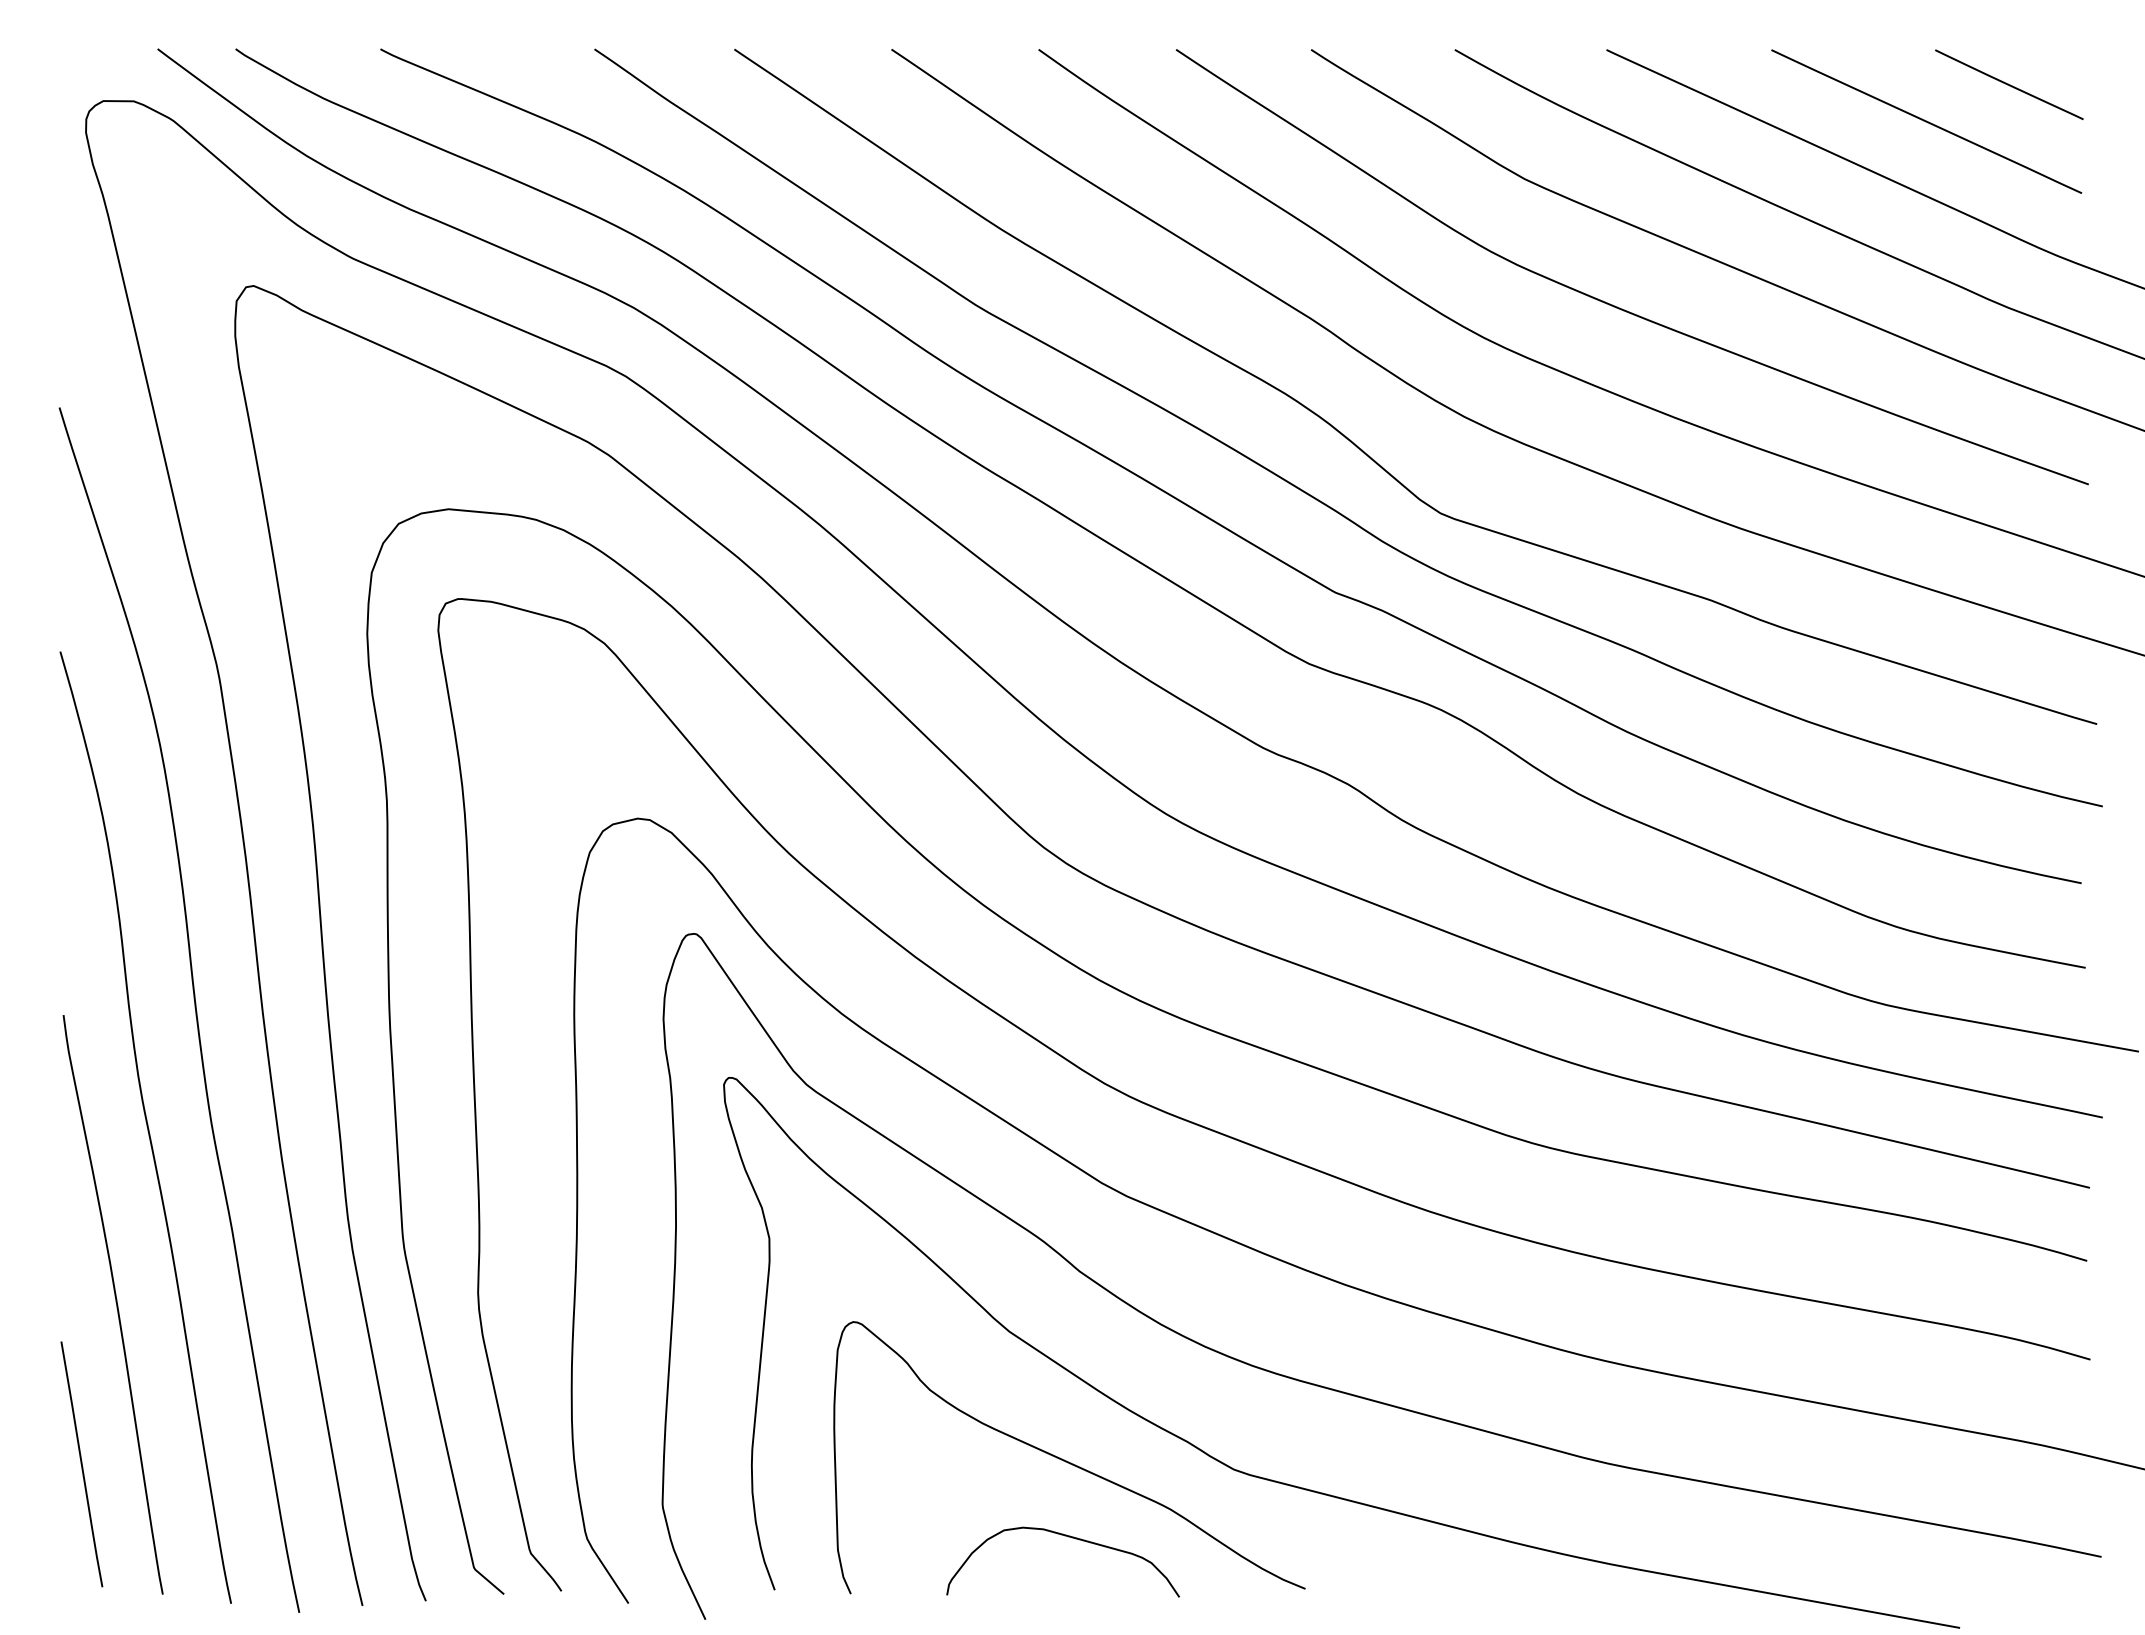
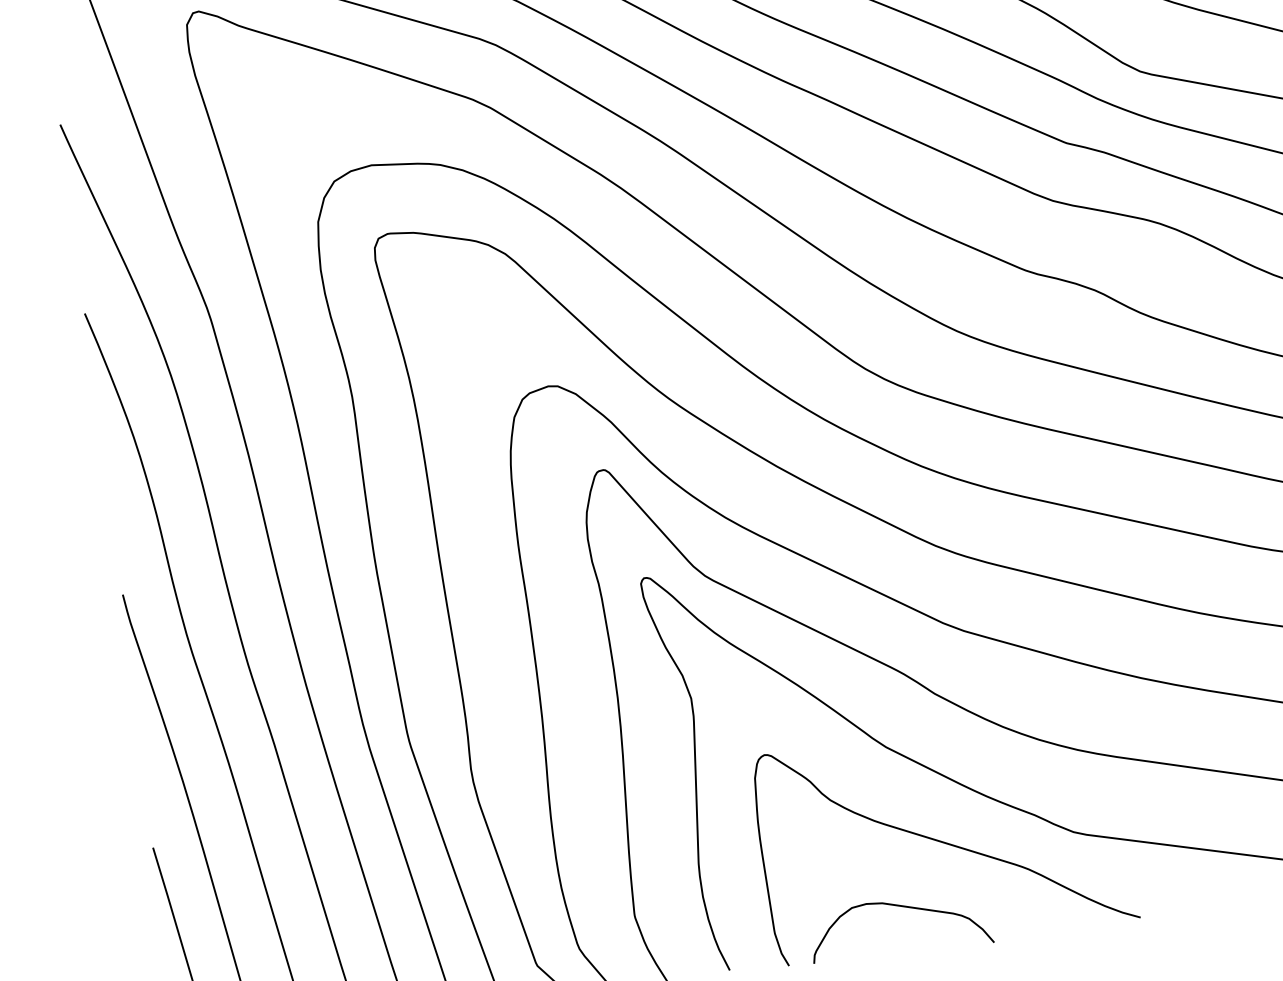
curve: (1068, 1537) -> (902, 907), moved

